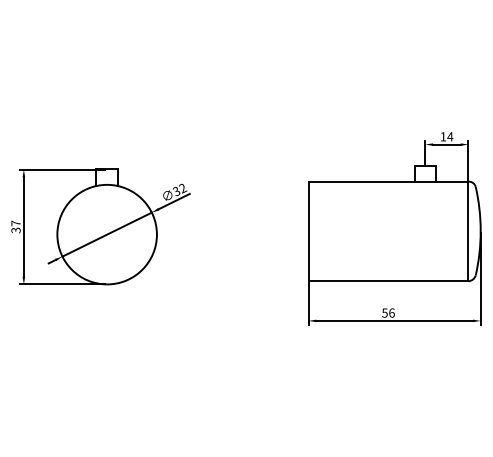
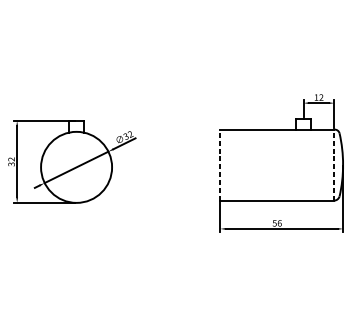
text: (450, 136) -> (321, 97), 14 -> 12
text: (15, 223) -> (11, 159), 37 -> 32
line: (308, 231) -> (220, 165), solid -> dashed
line: (468, 231) -> (334, 165), solid -> dashed

